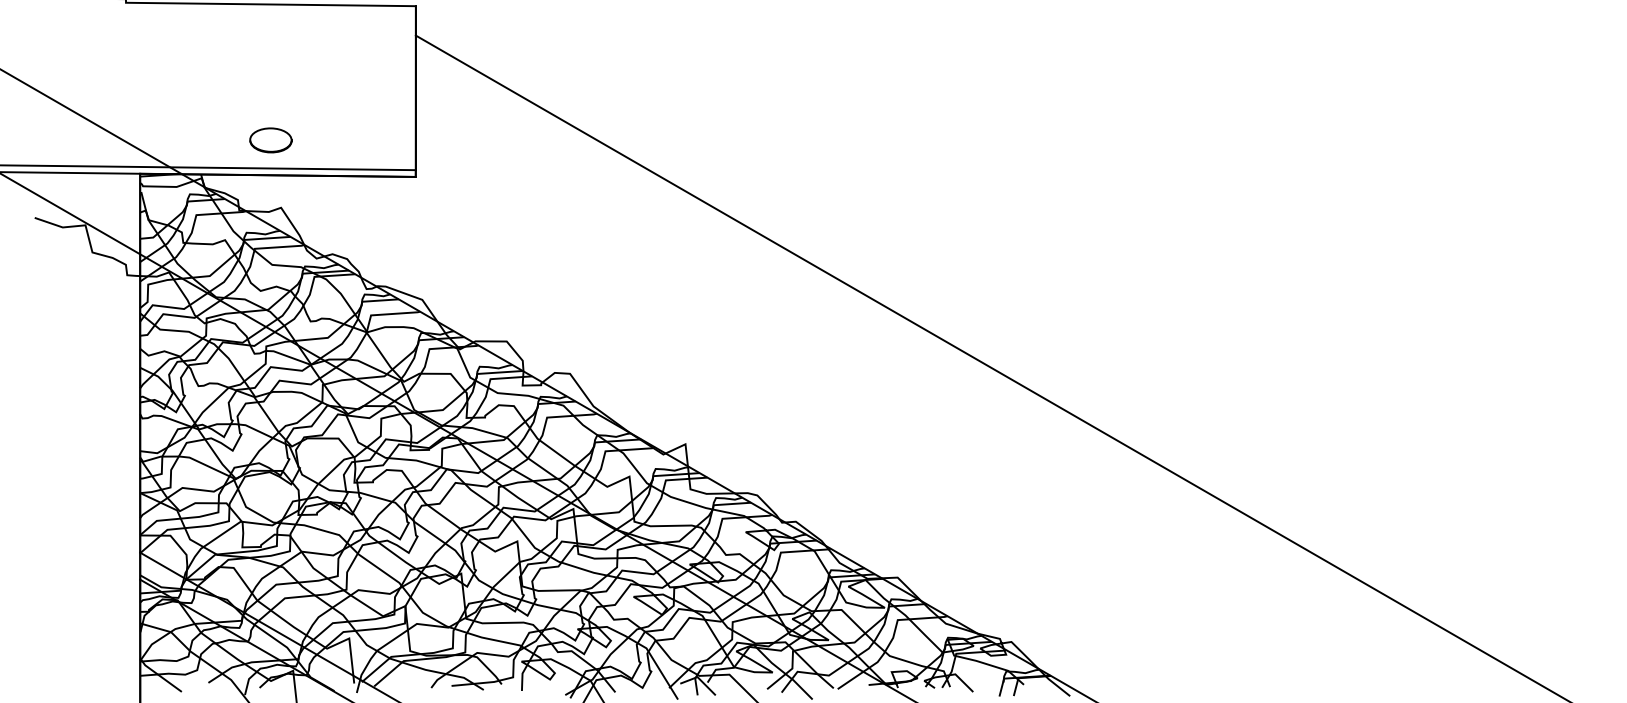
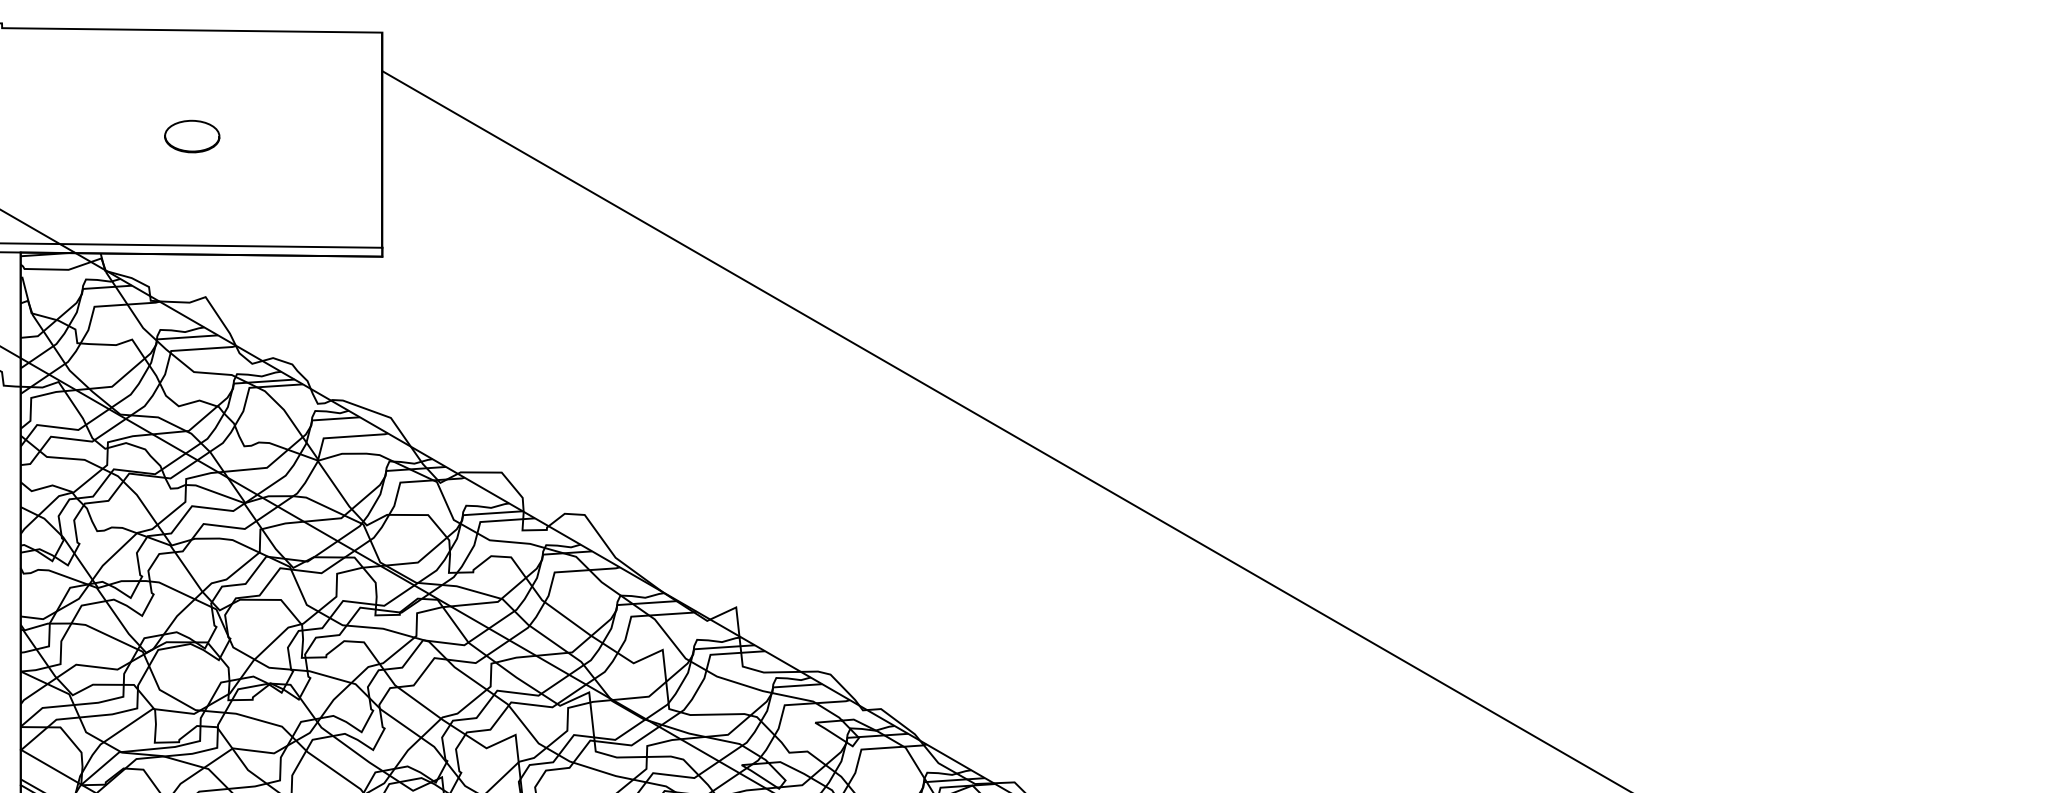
part: (270, 140) -> (191, 136), moved

